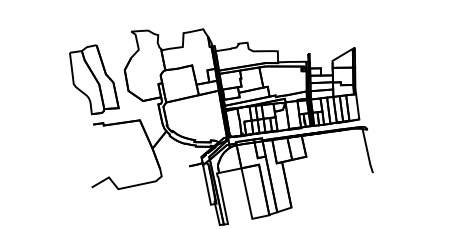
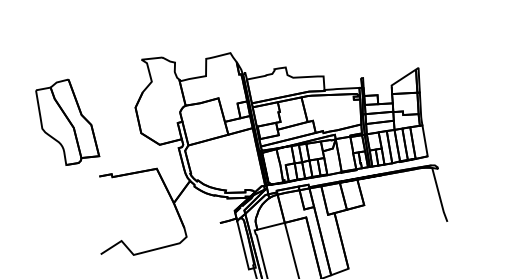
part: (94, 79) -> (67, 122), moved

